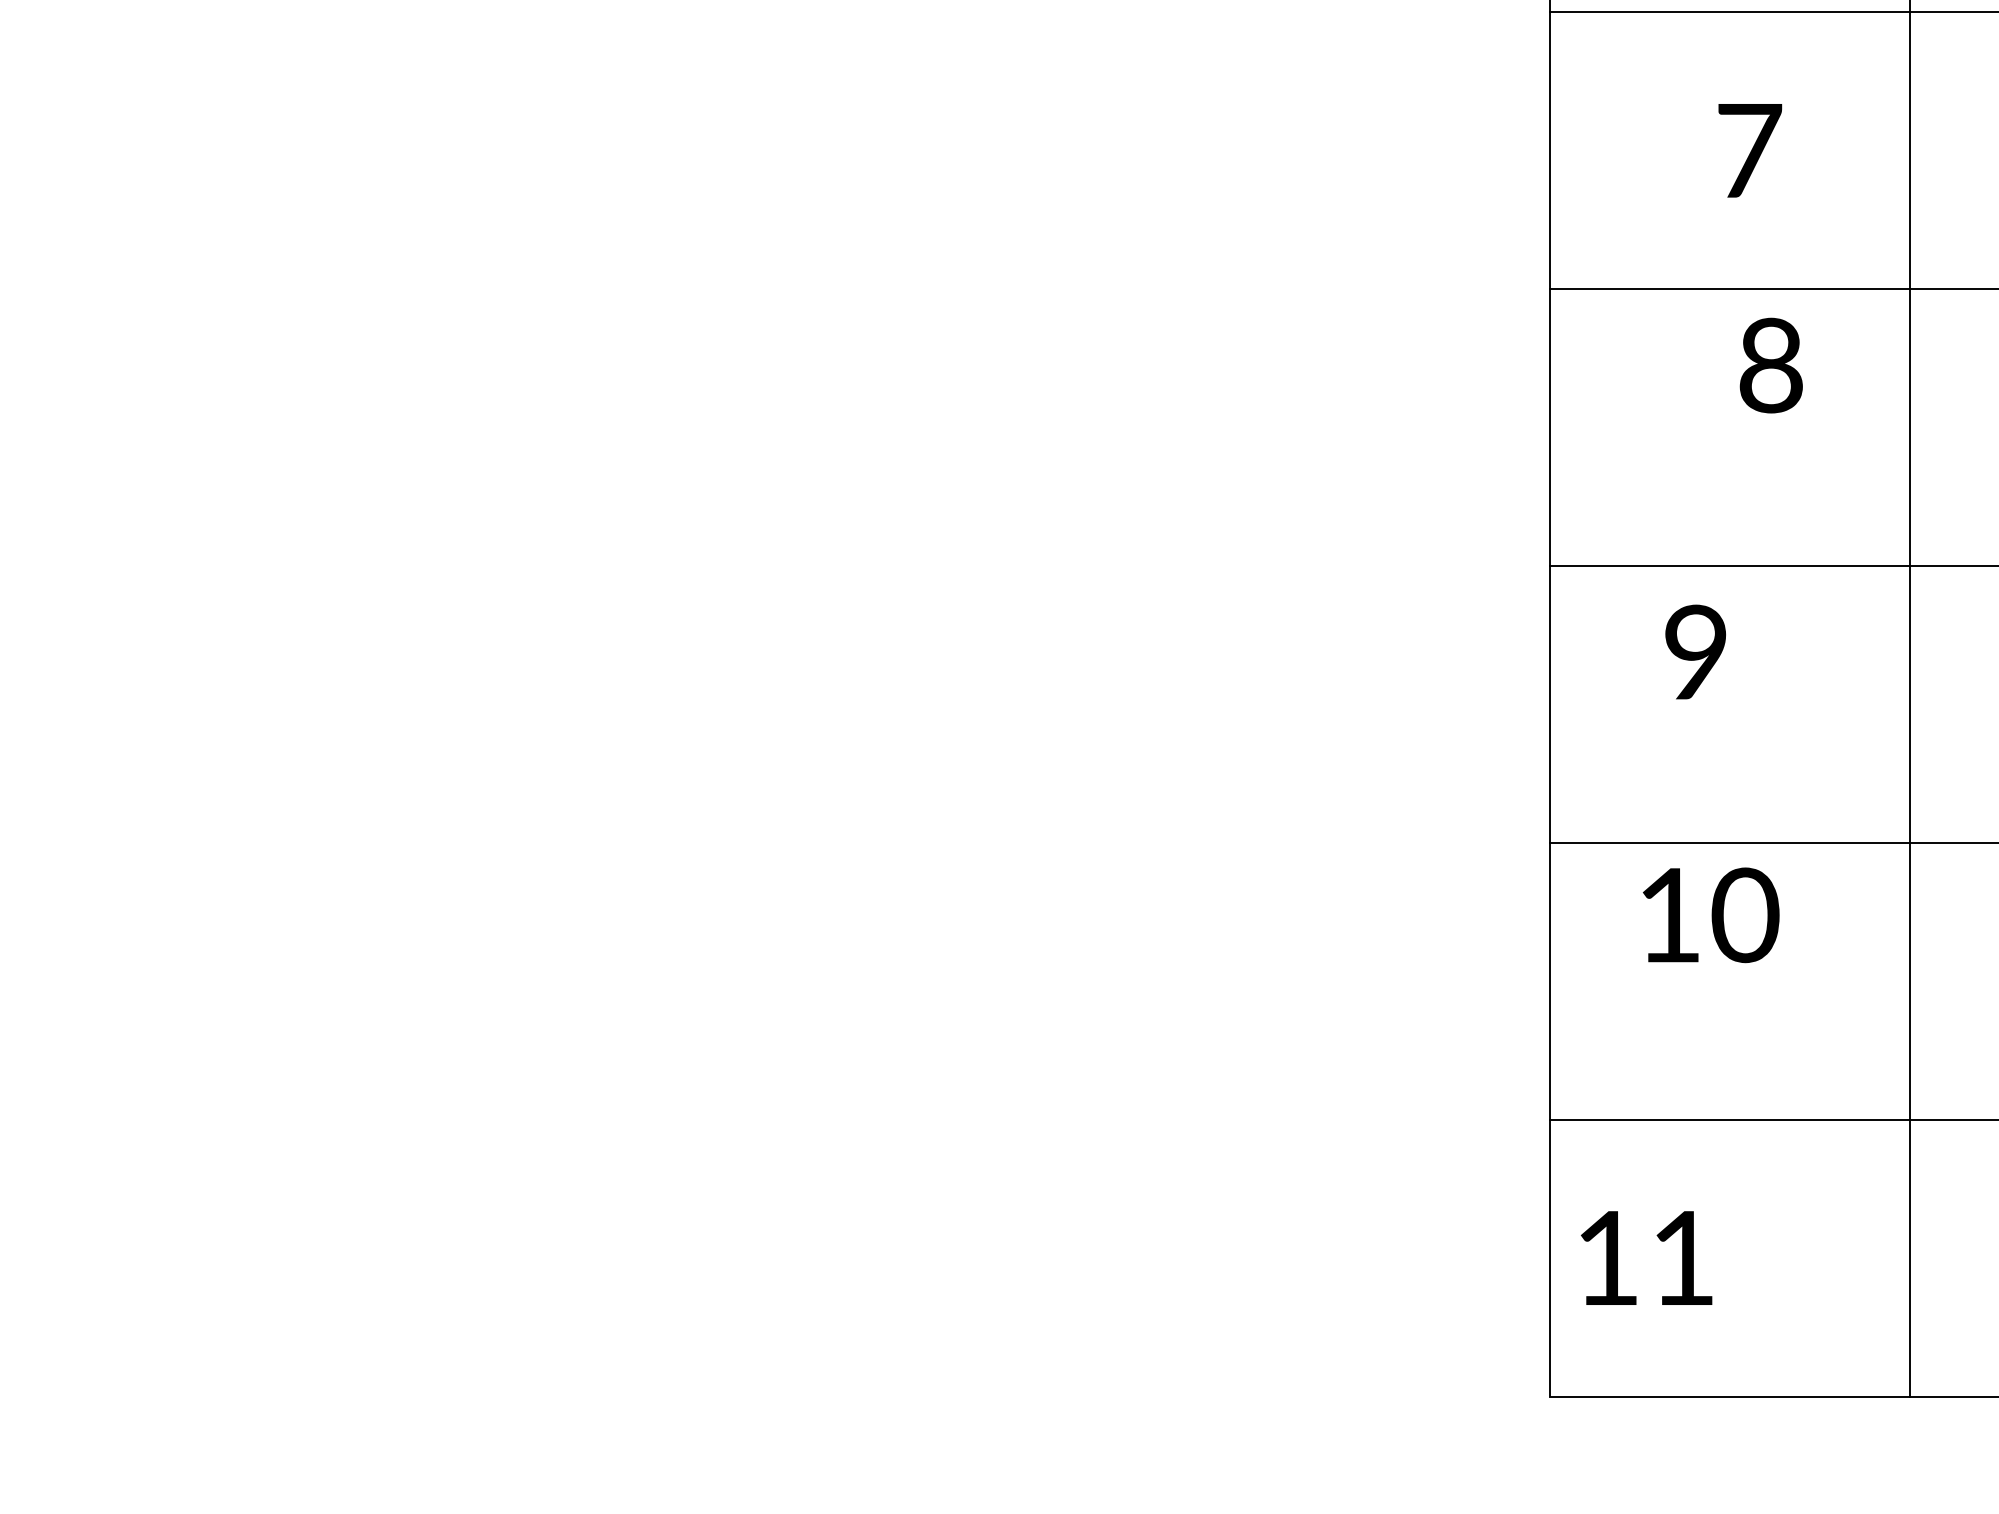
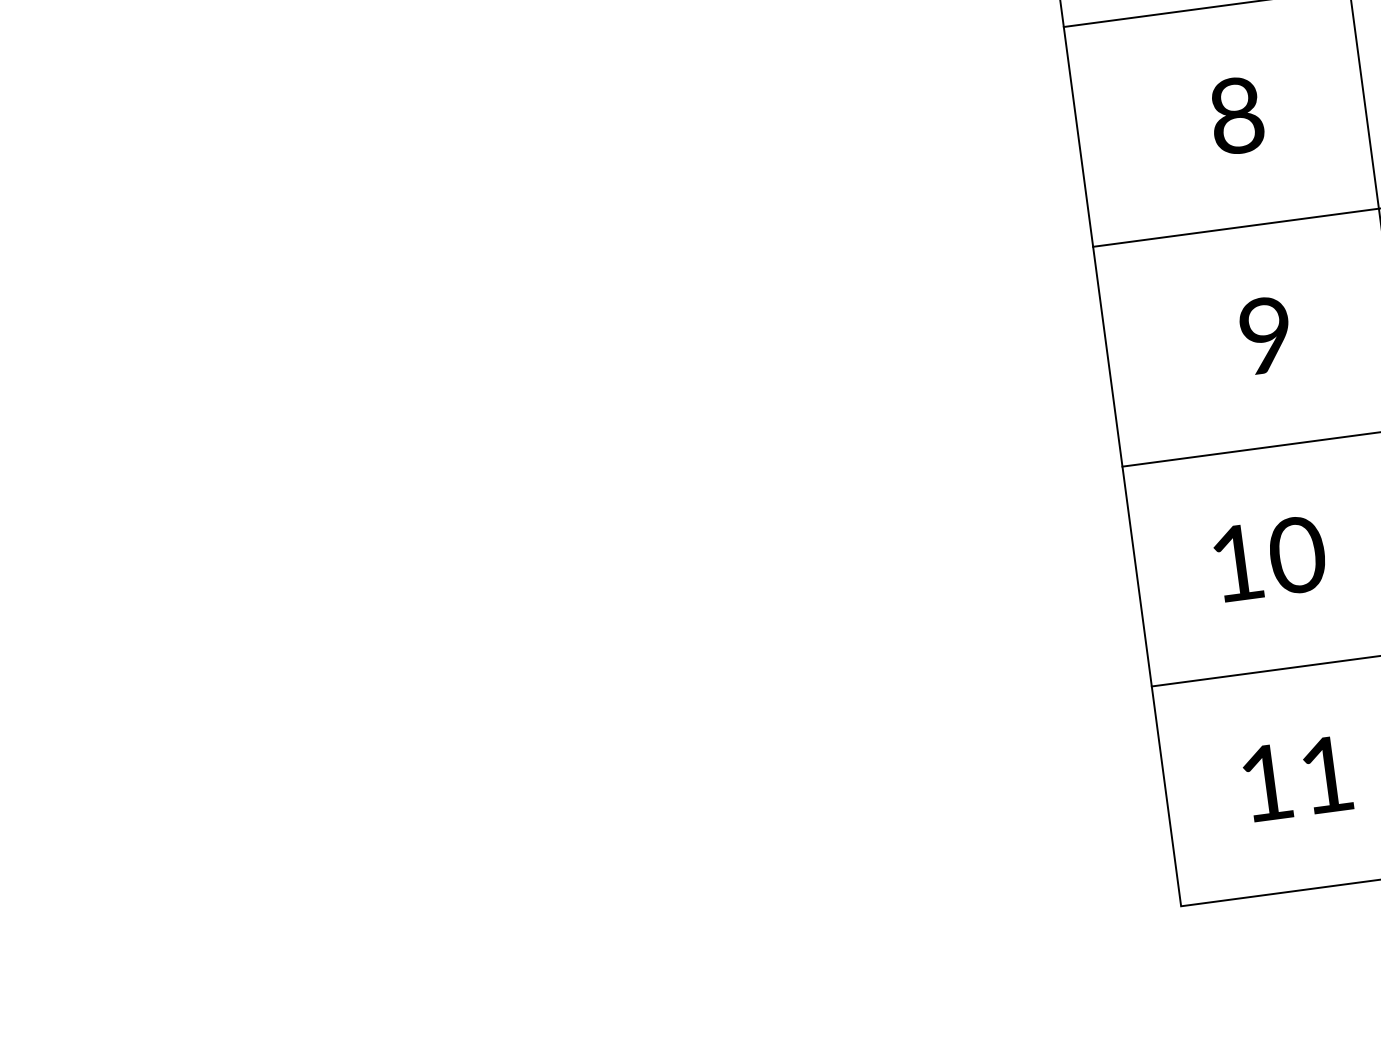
text: (1770, 365) -> (1236, 115), moved
text: (1695, 651) -> (1265, 334), moved
text: (1711, 915) -> (1270, 558), moved
text: (1646, 1257) -> (1297, 778), moved

